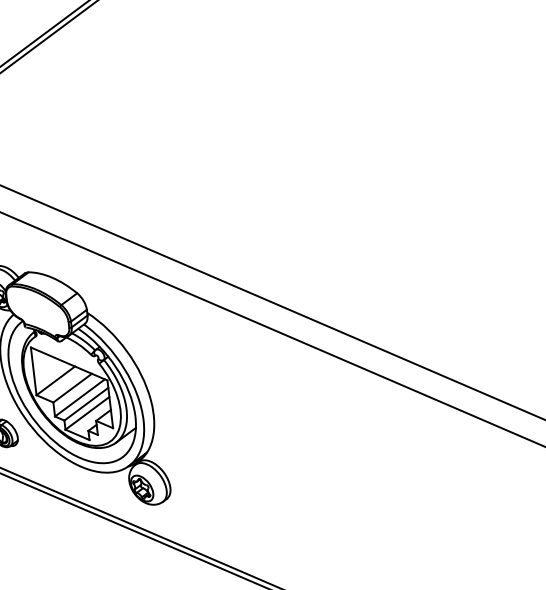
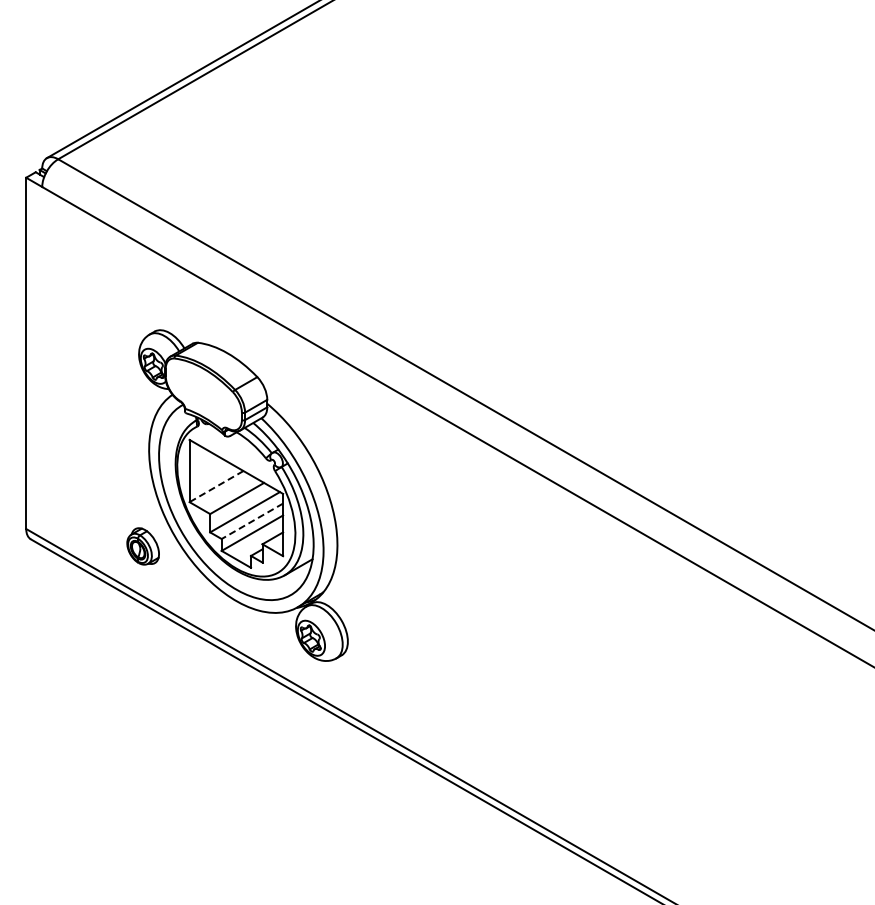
line: (55, 380) -> (216, 486), solid -> dashed
line: (85, 404) -> (251, 521), solid -> dashed

